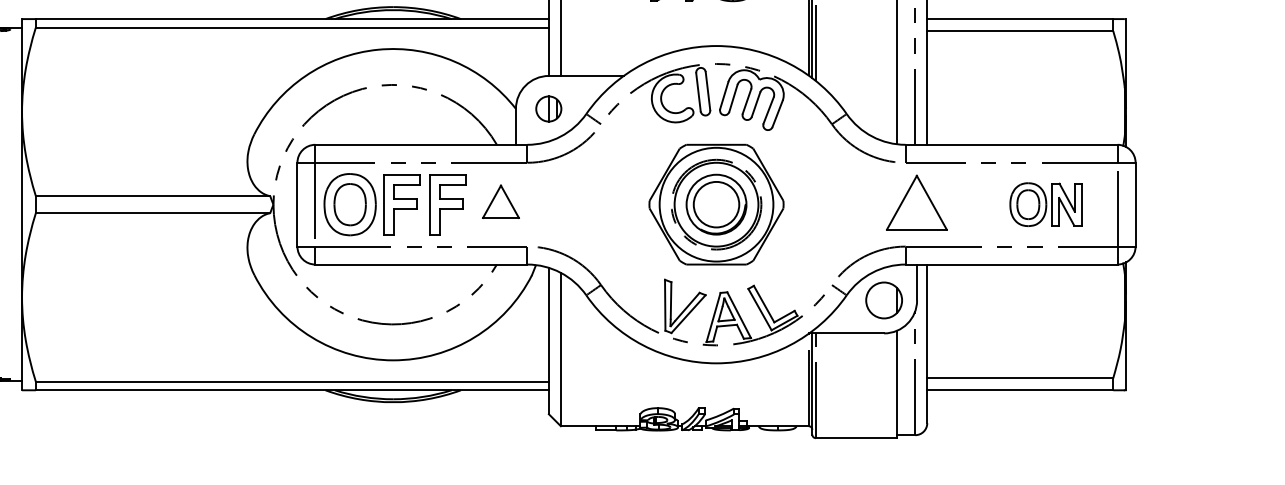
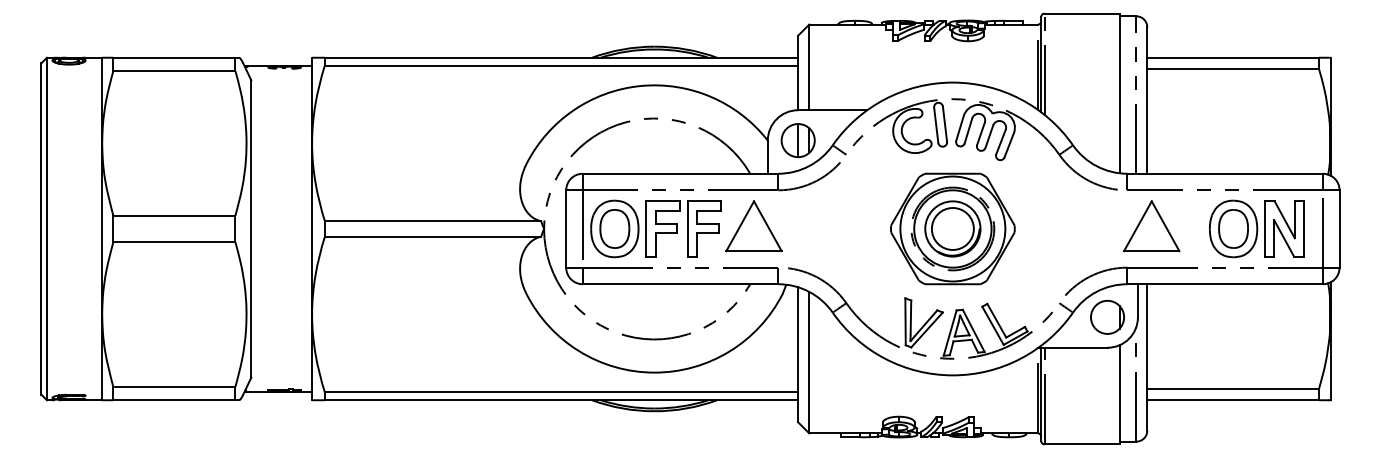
part: (548, 108) -> (797, 140), size x1.43
part: (500, 201) -> (753, 226), size x1.67
part: (916, 203) -> (1151, 226), moved
part: (1045, 204) -> (1256, 228), size x1.43

